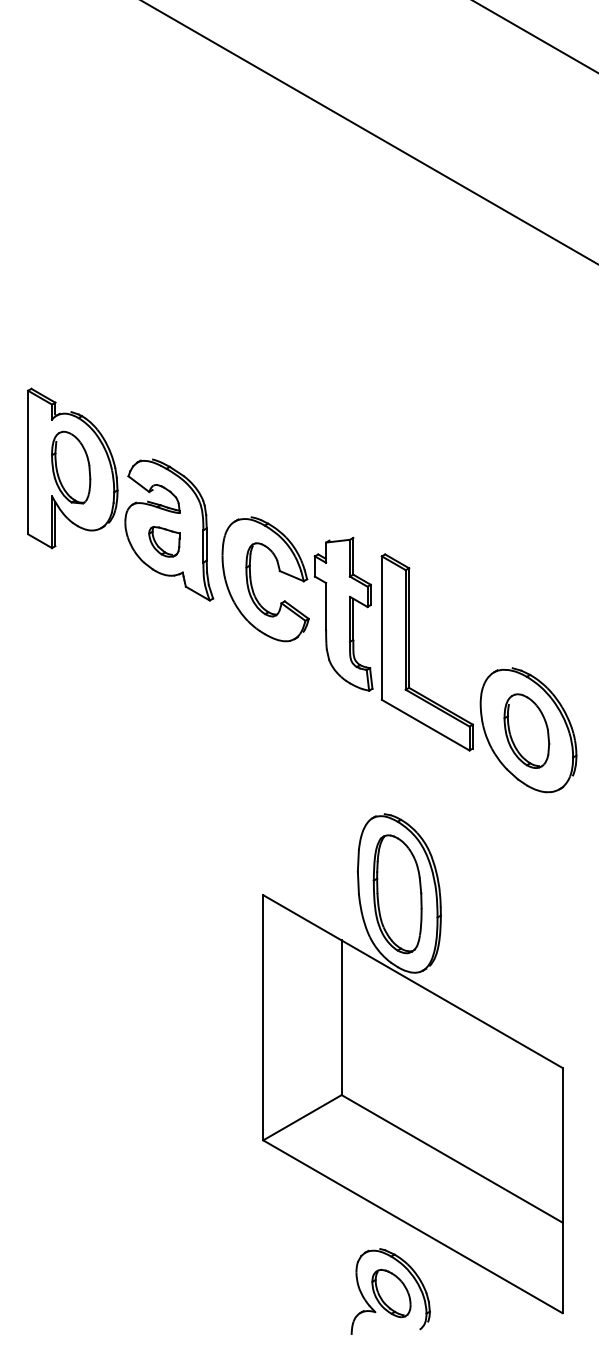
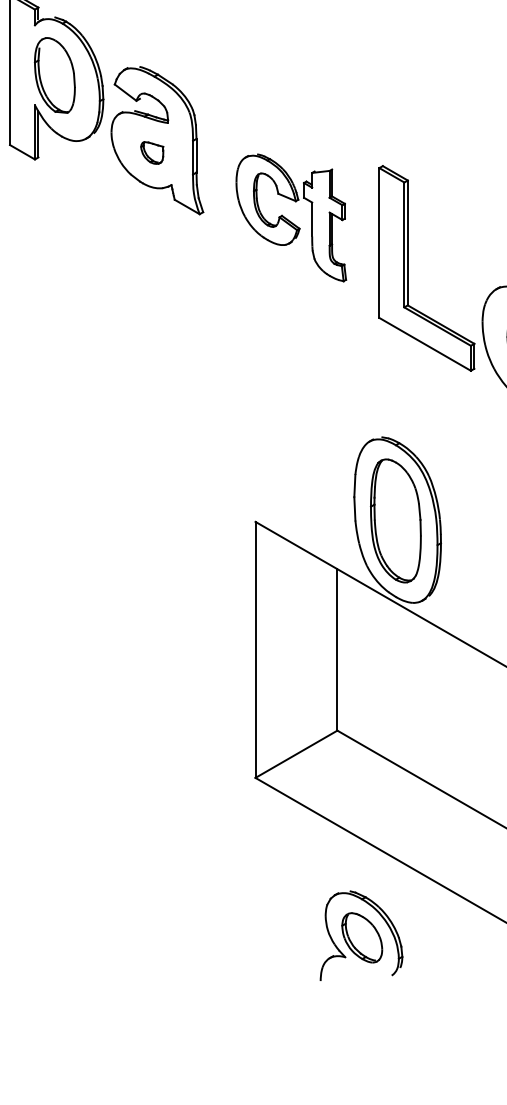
part: (164, 541) -> (152, 152), size x0.7
part: (297, 603) -> (291, 217), size x0.7
part: (390, 1291) -> (361, 935), moved

